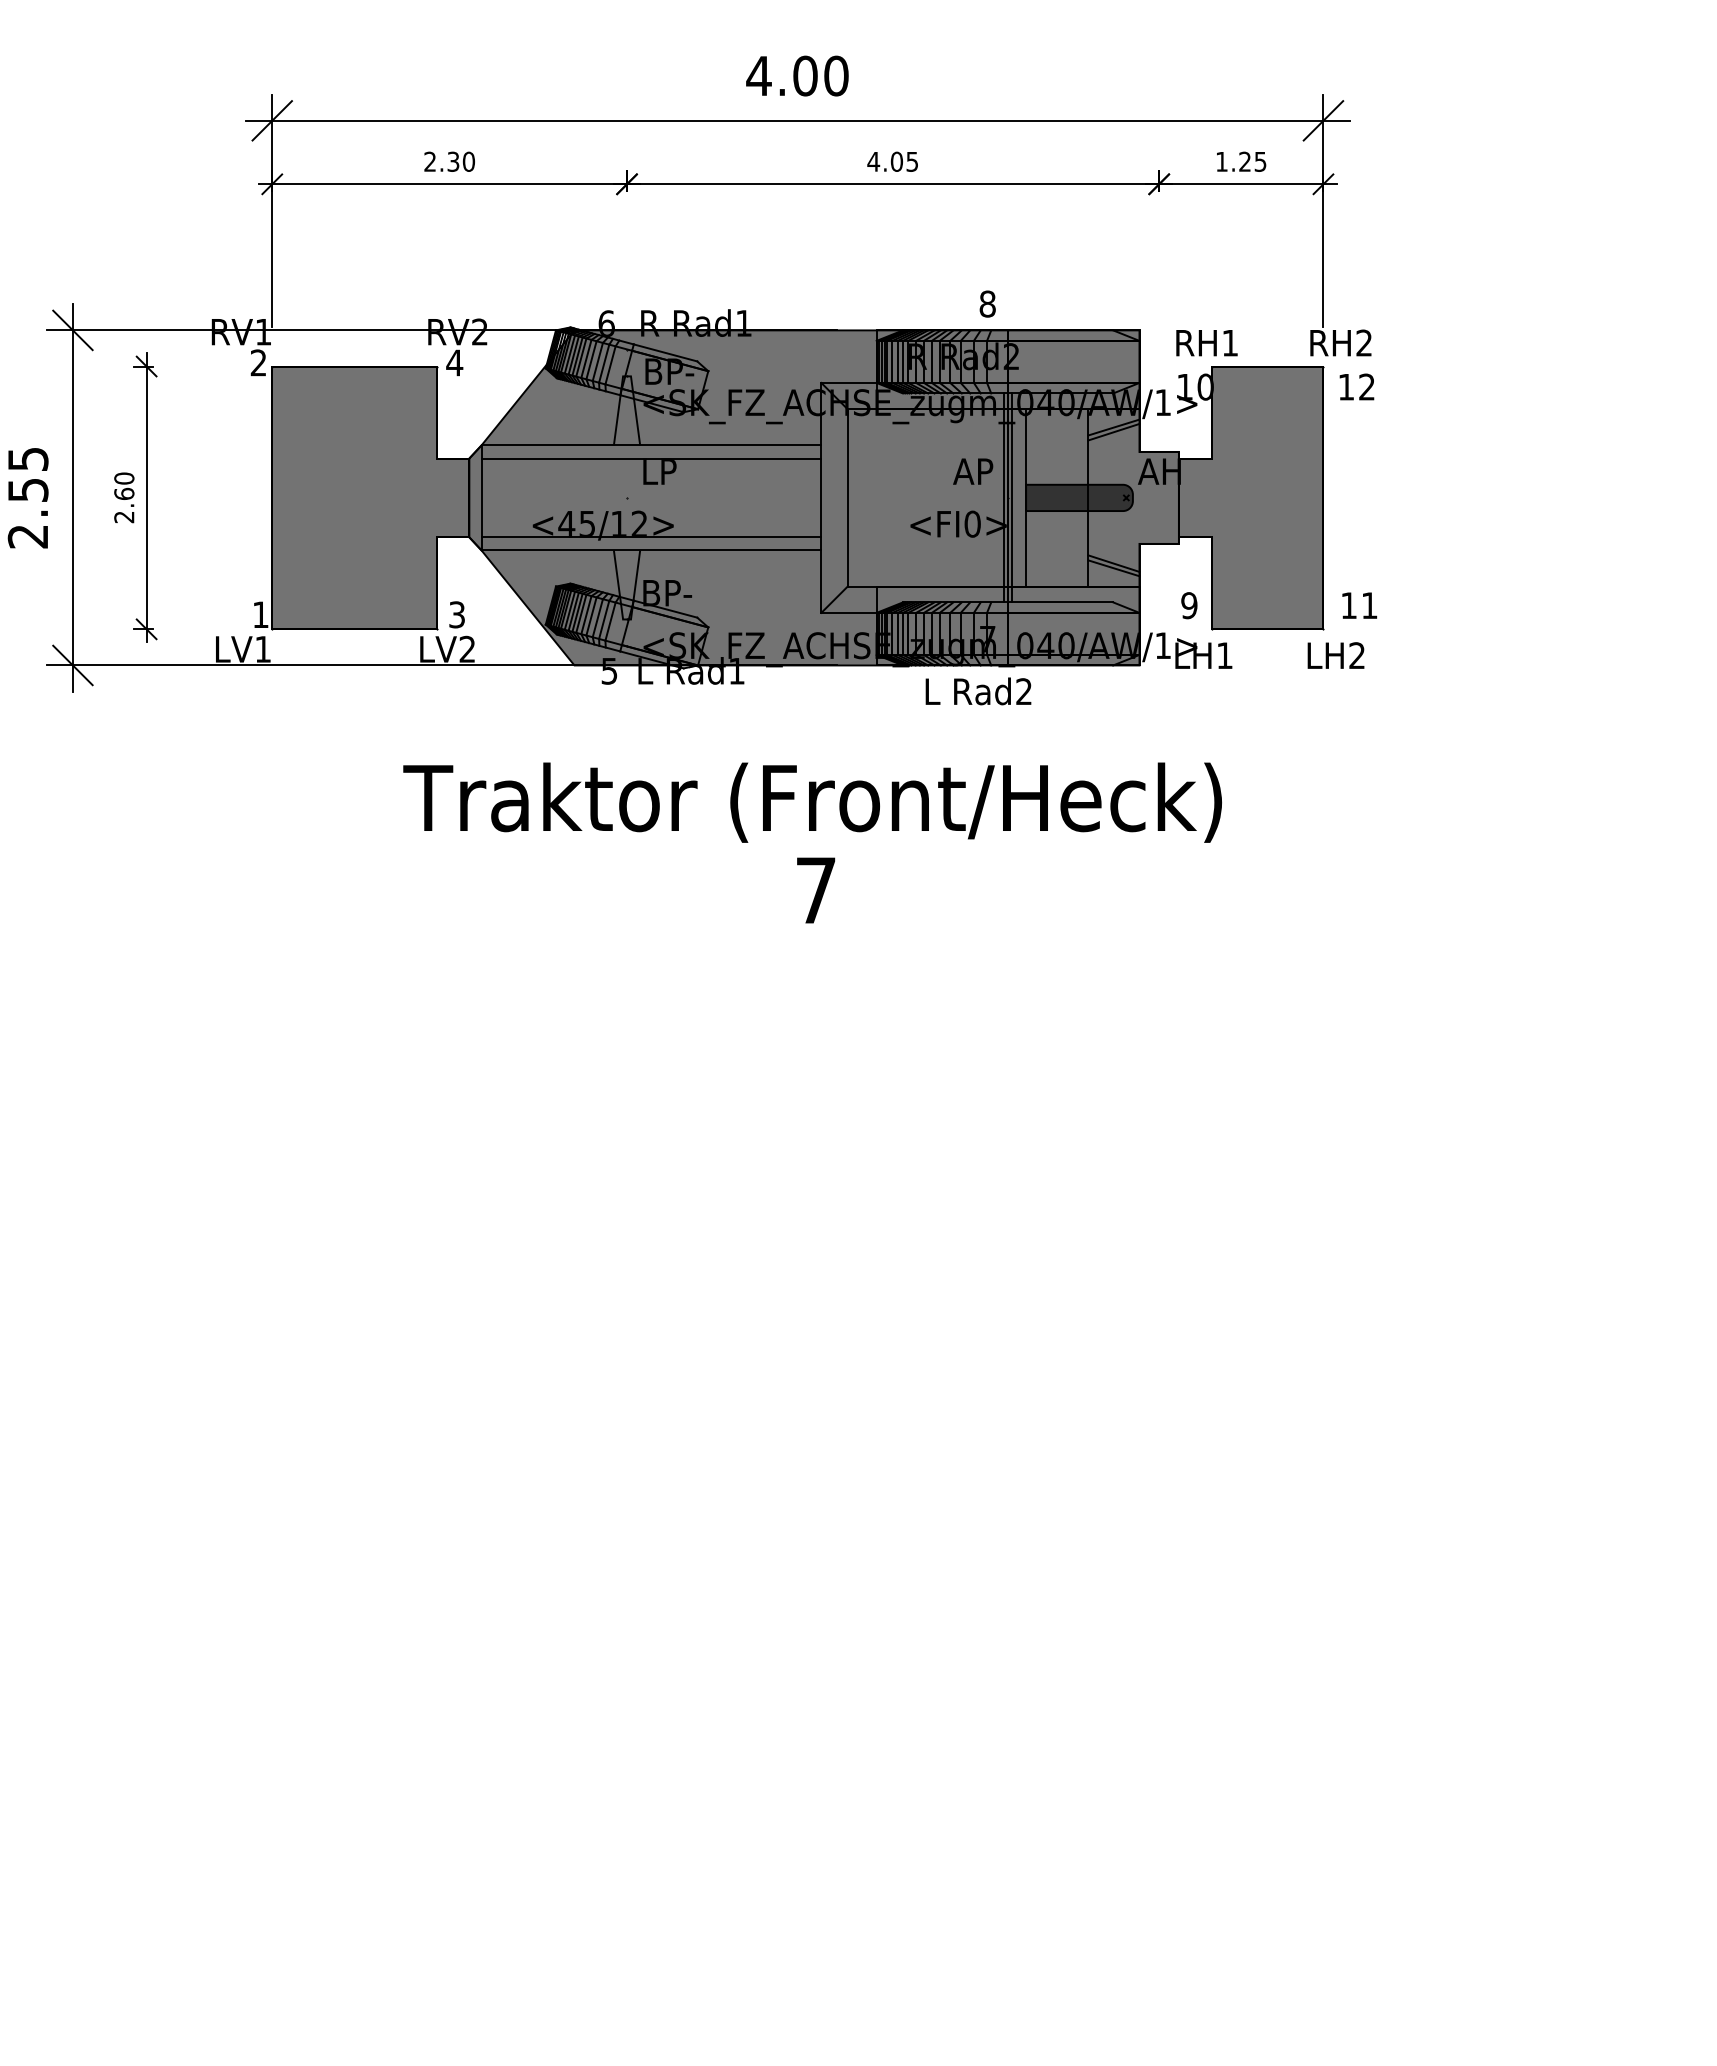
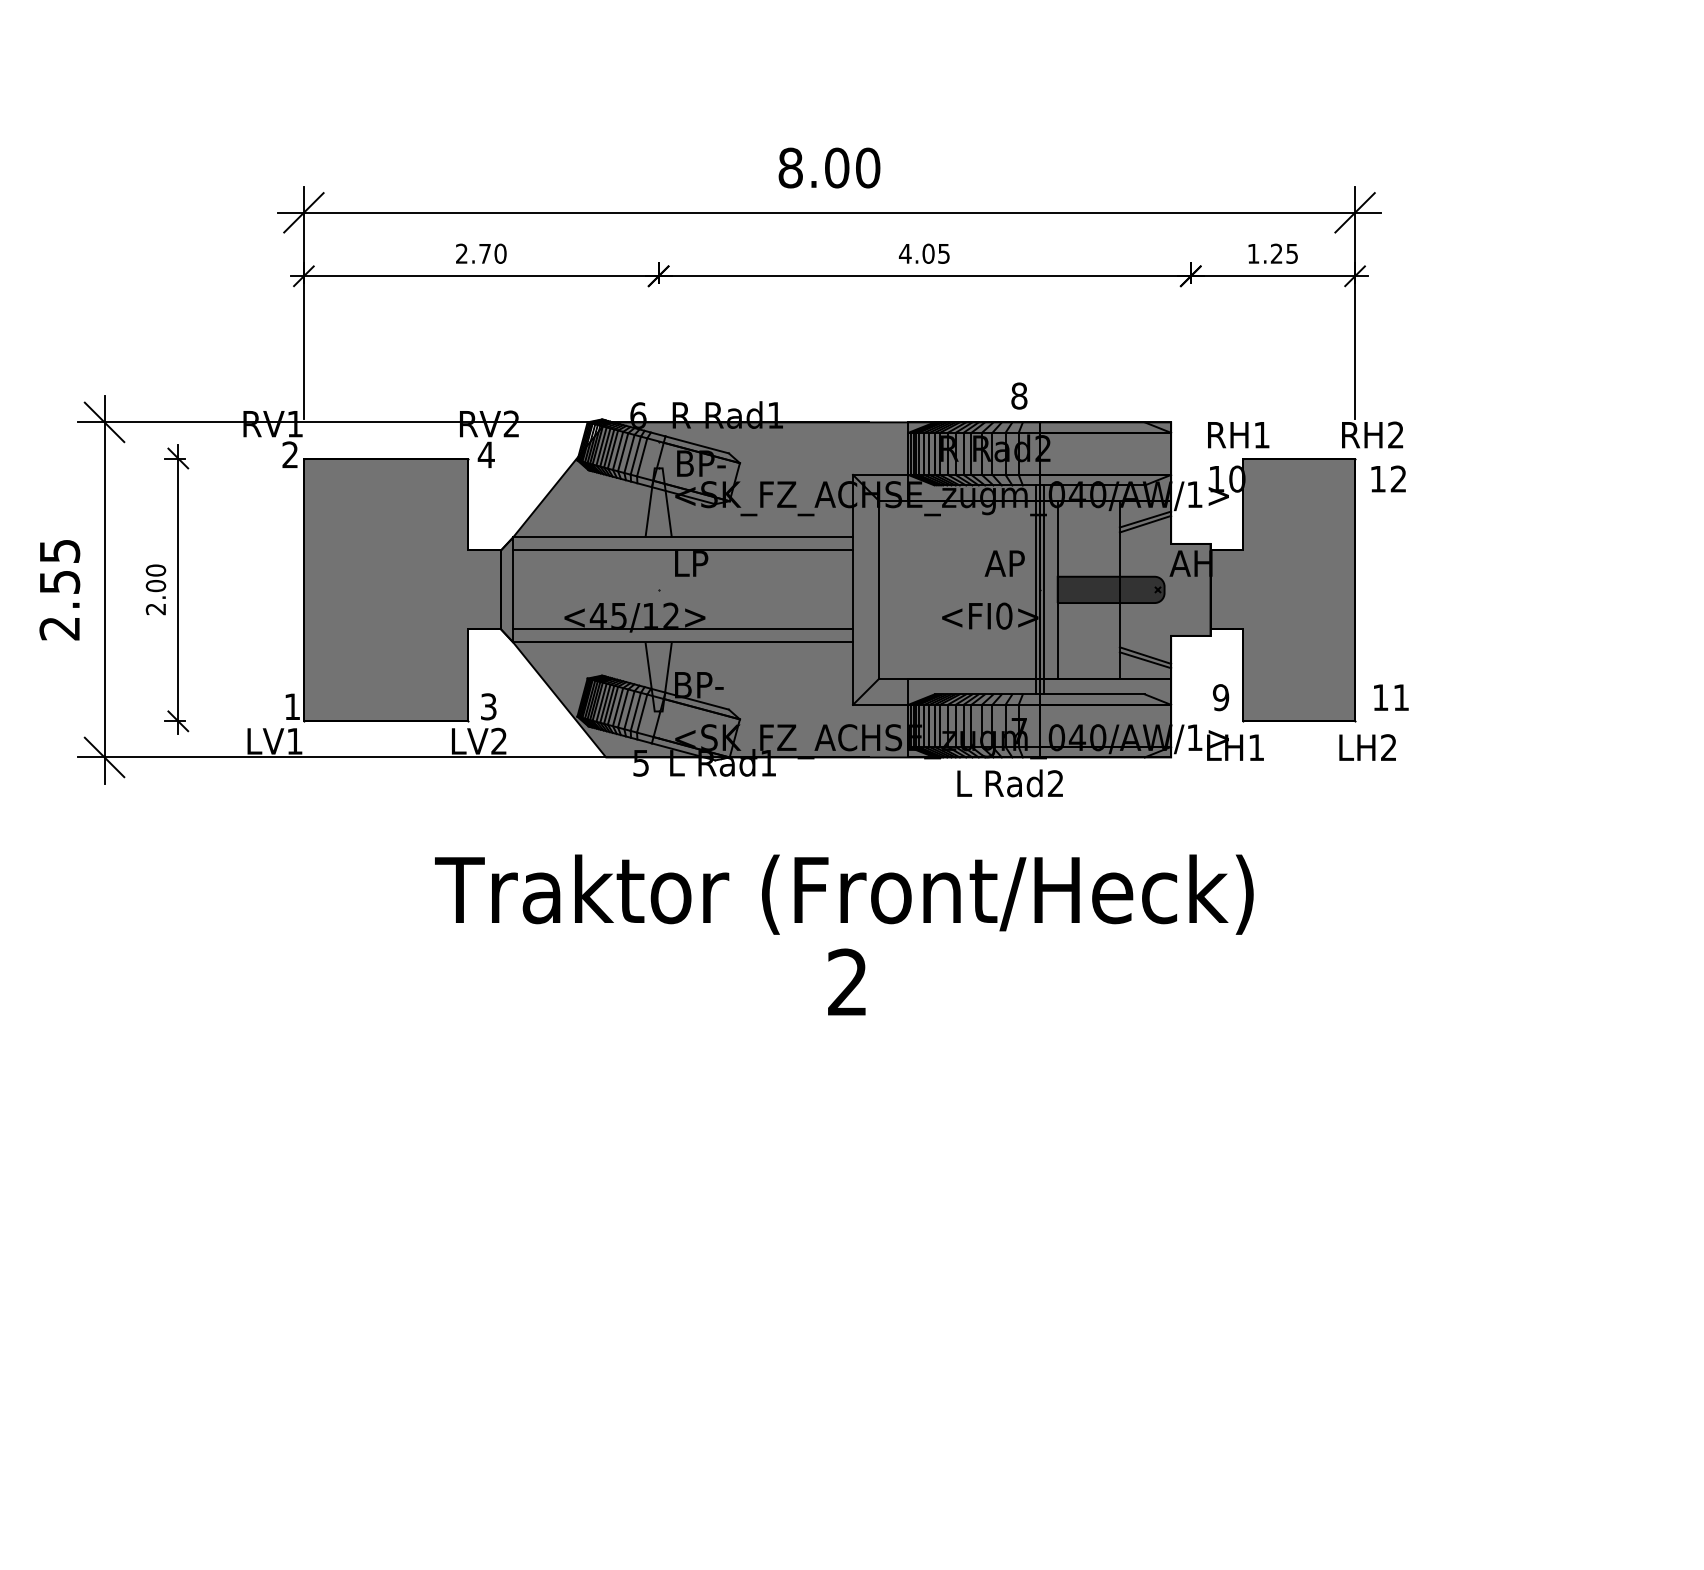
text: (758, 75) -> (790, 167), 4.00 -> 8.00
text: (453, 161) -> (485, 253), 2.30 -> 2.70
text: (124, 493) -> (156, 585), 2.60 -> 2.00
text: (815, 889) -> (847, 981), 7 -> 2

